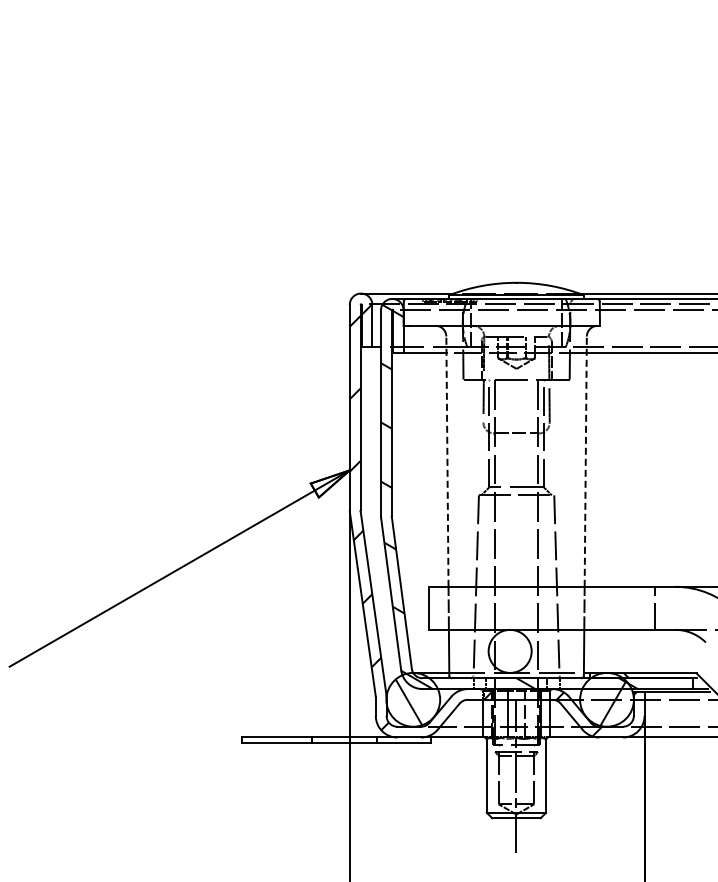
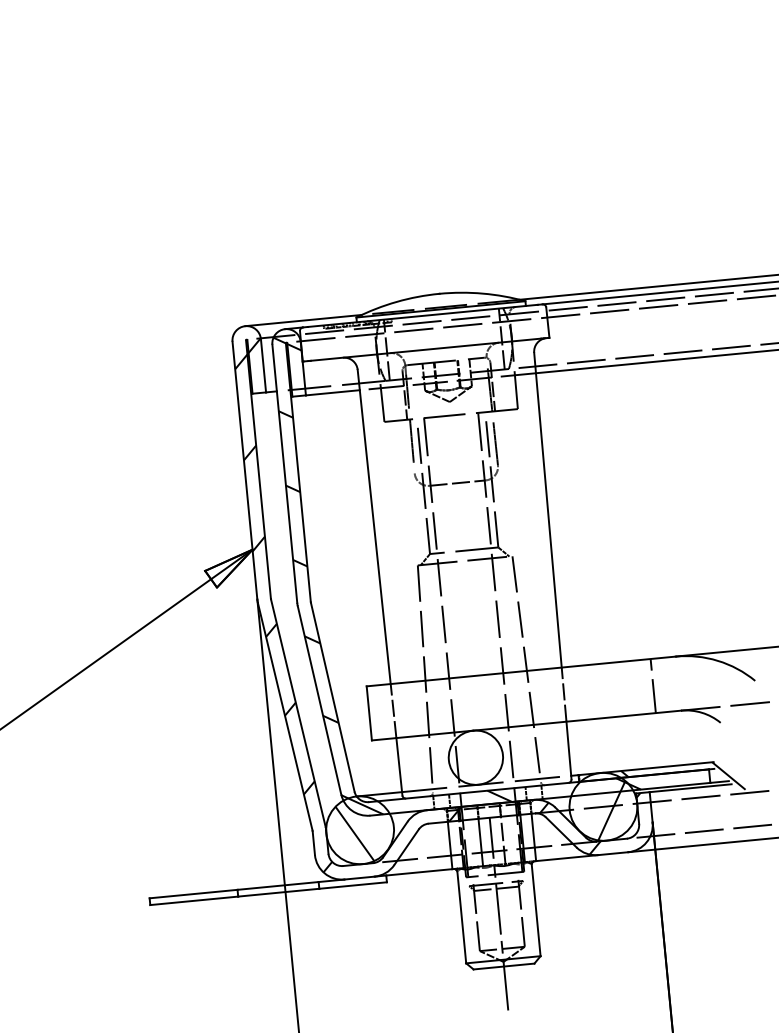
line: (447, 461) -> (374, 526), dashed -> solid
line: (585, 461) -> (547, 510), dashed -> solid

